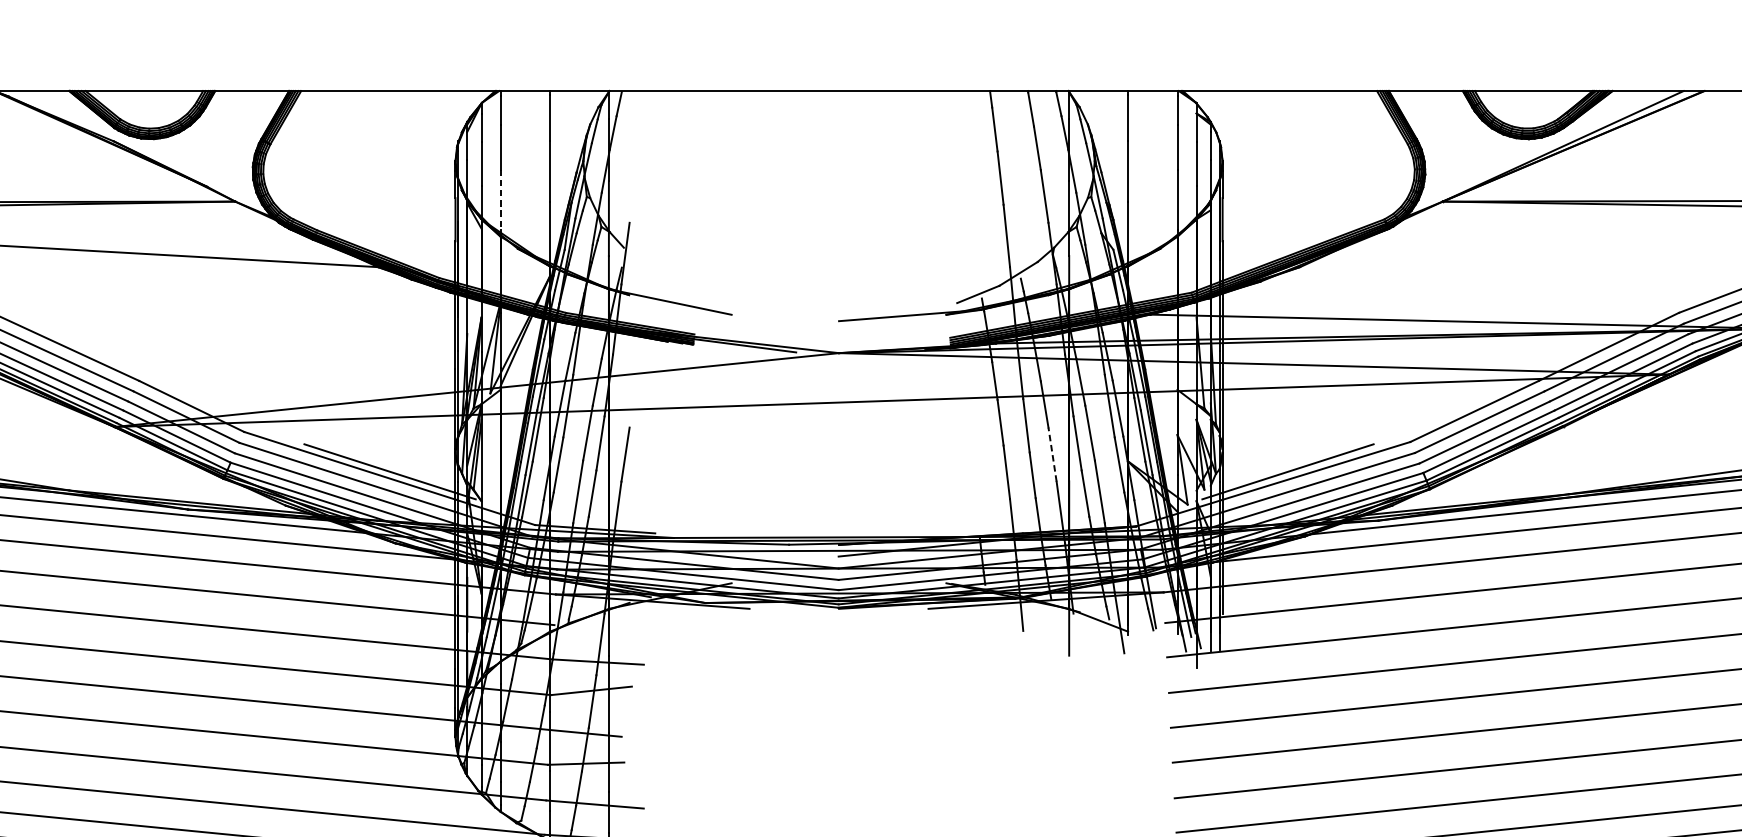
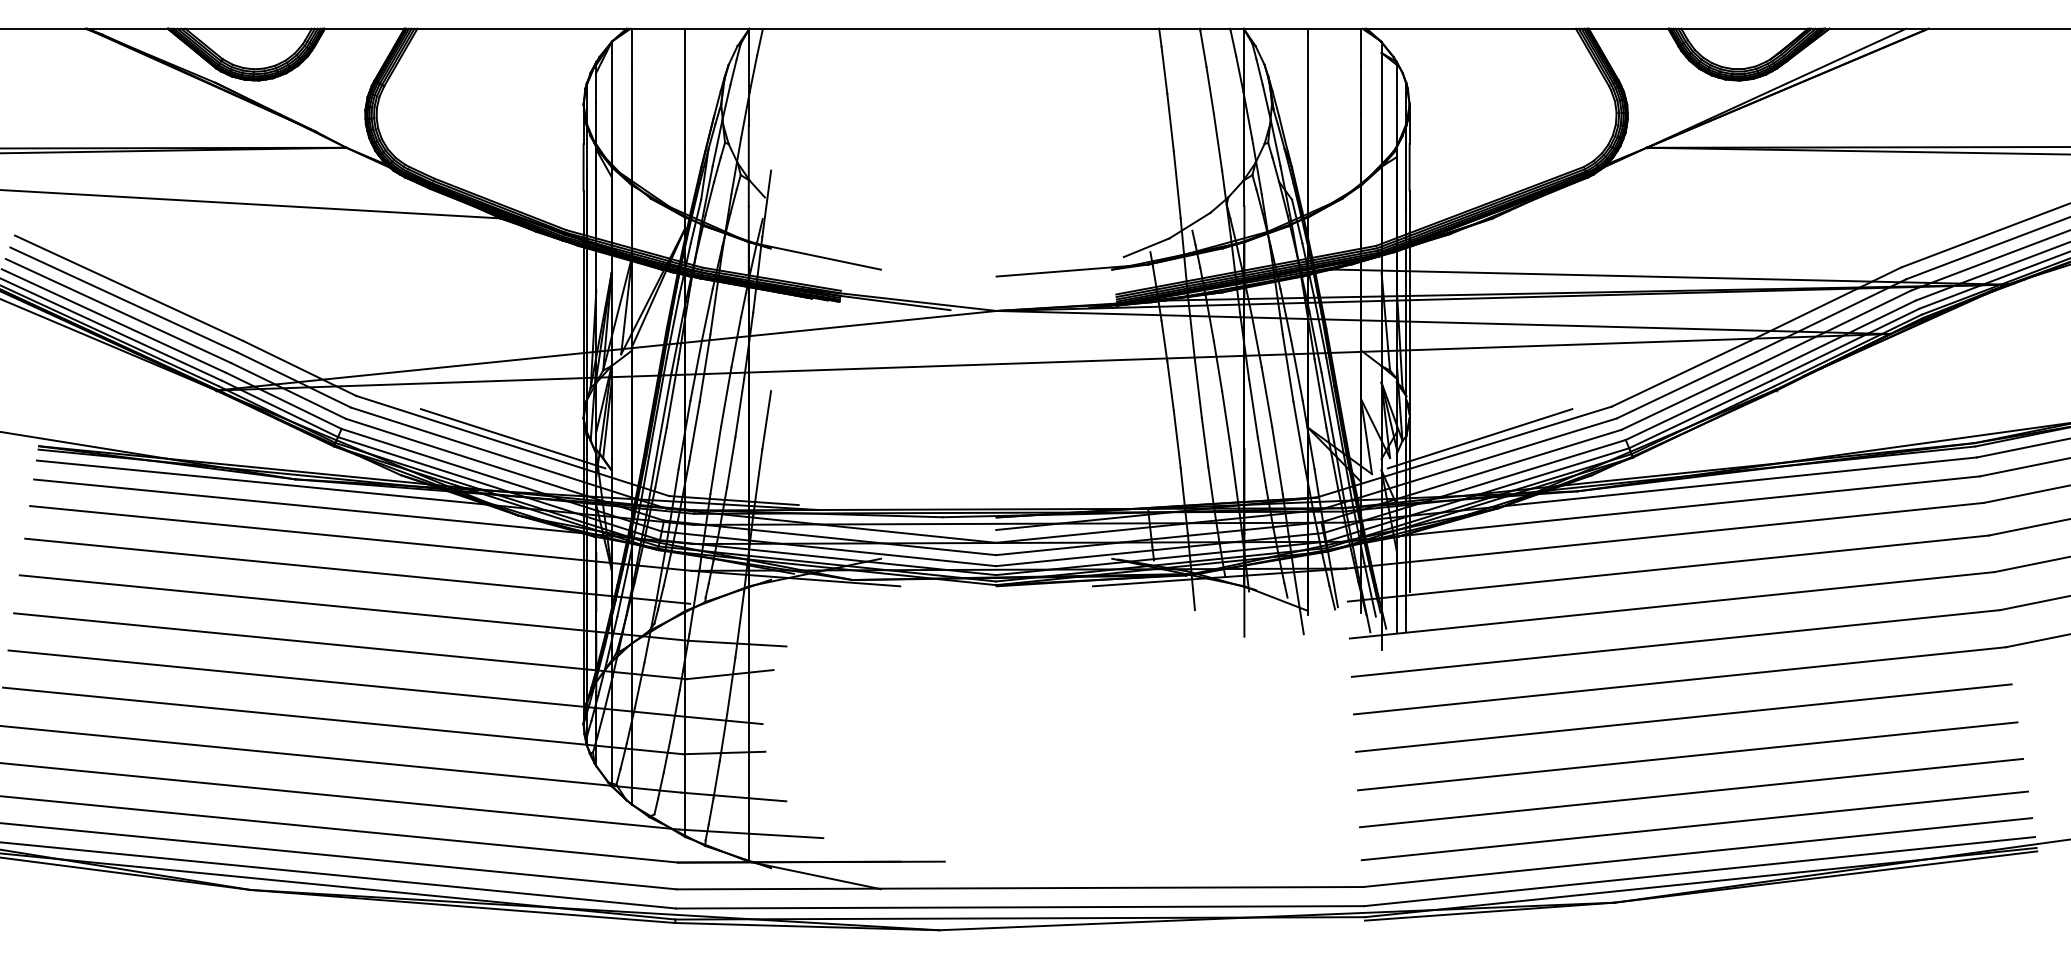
line: (500, 200) -> (632, 146), dashed -> solid
line: (1052, 453) -> (1226, 419), dashed -> solid

